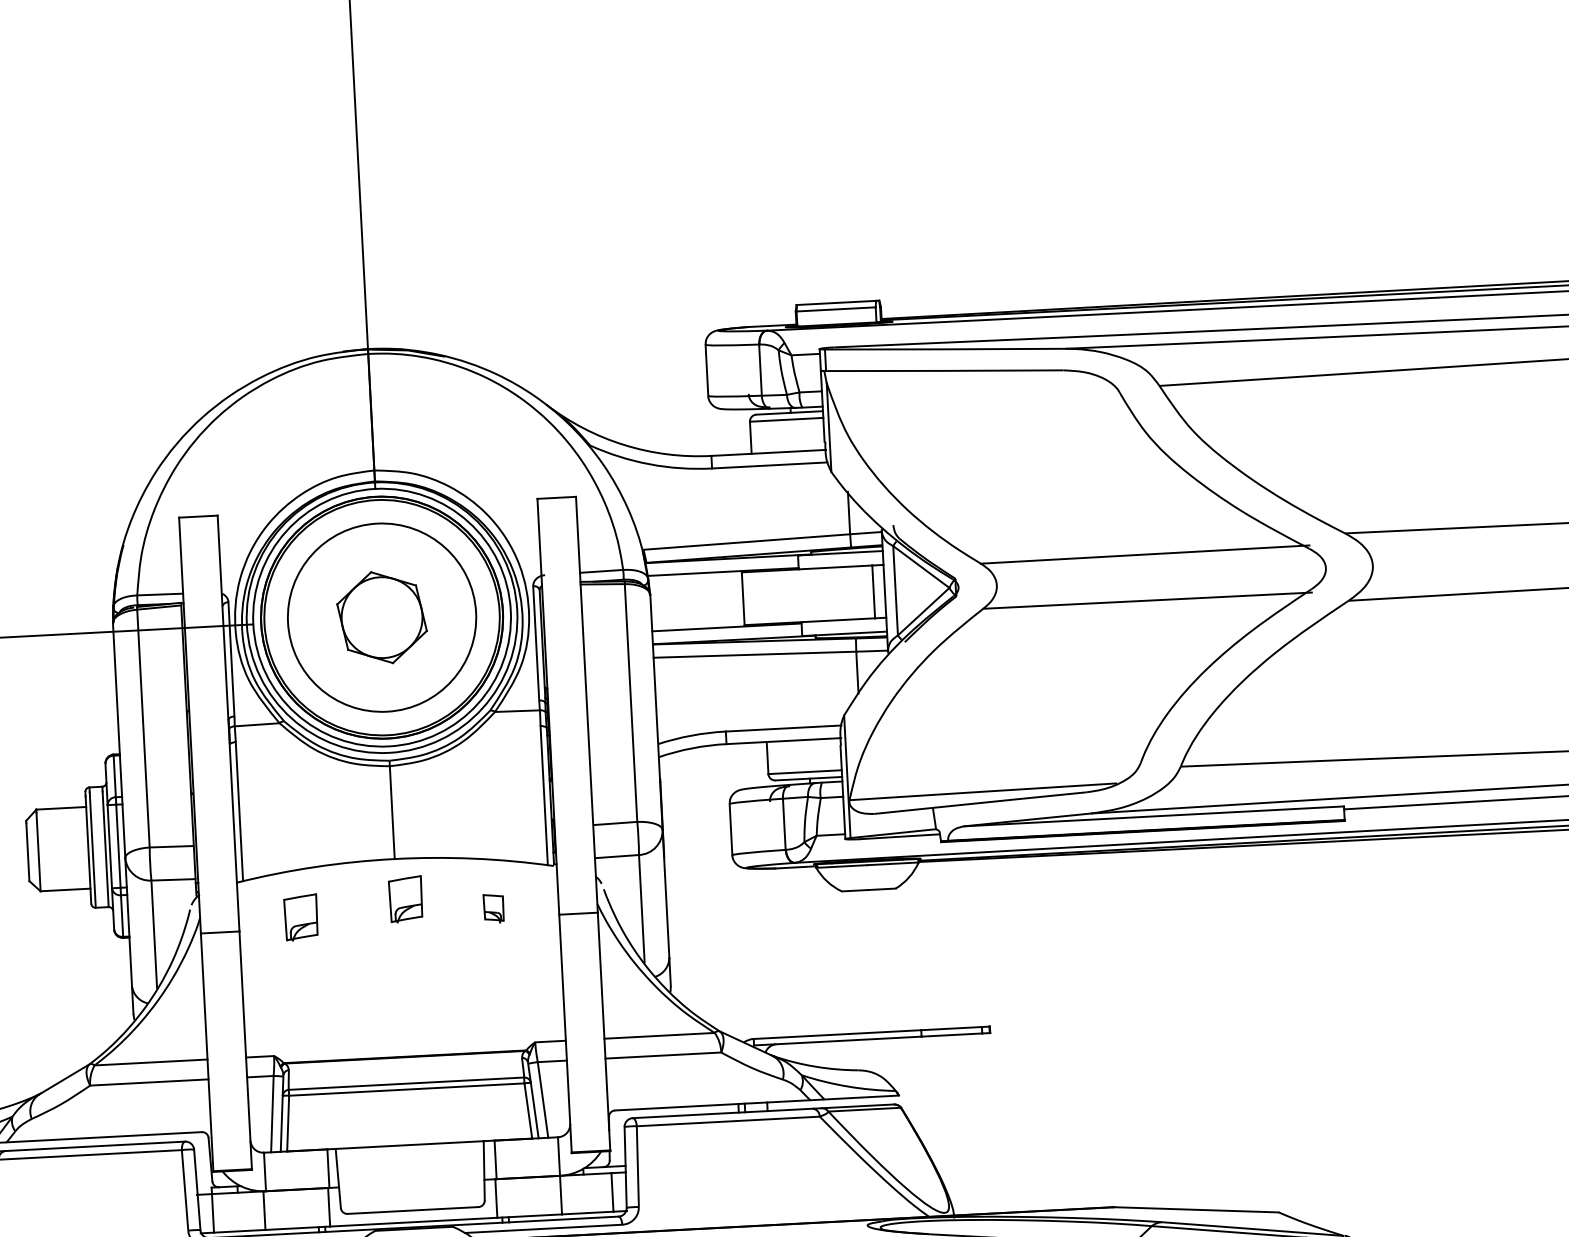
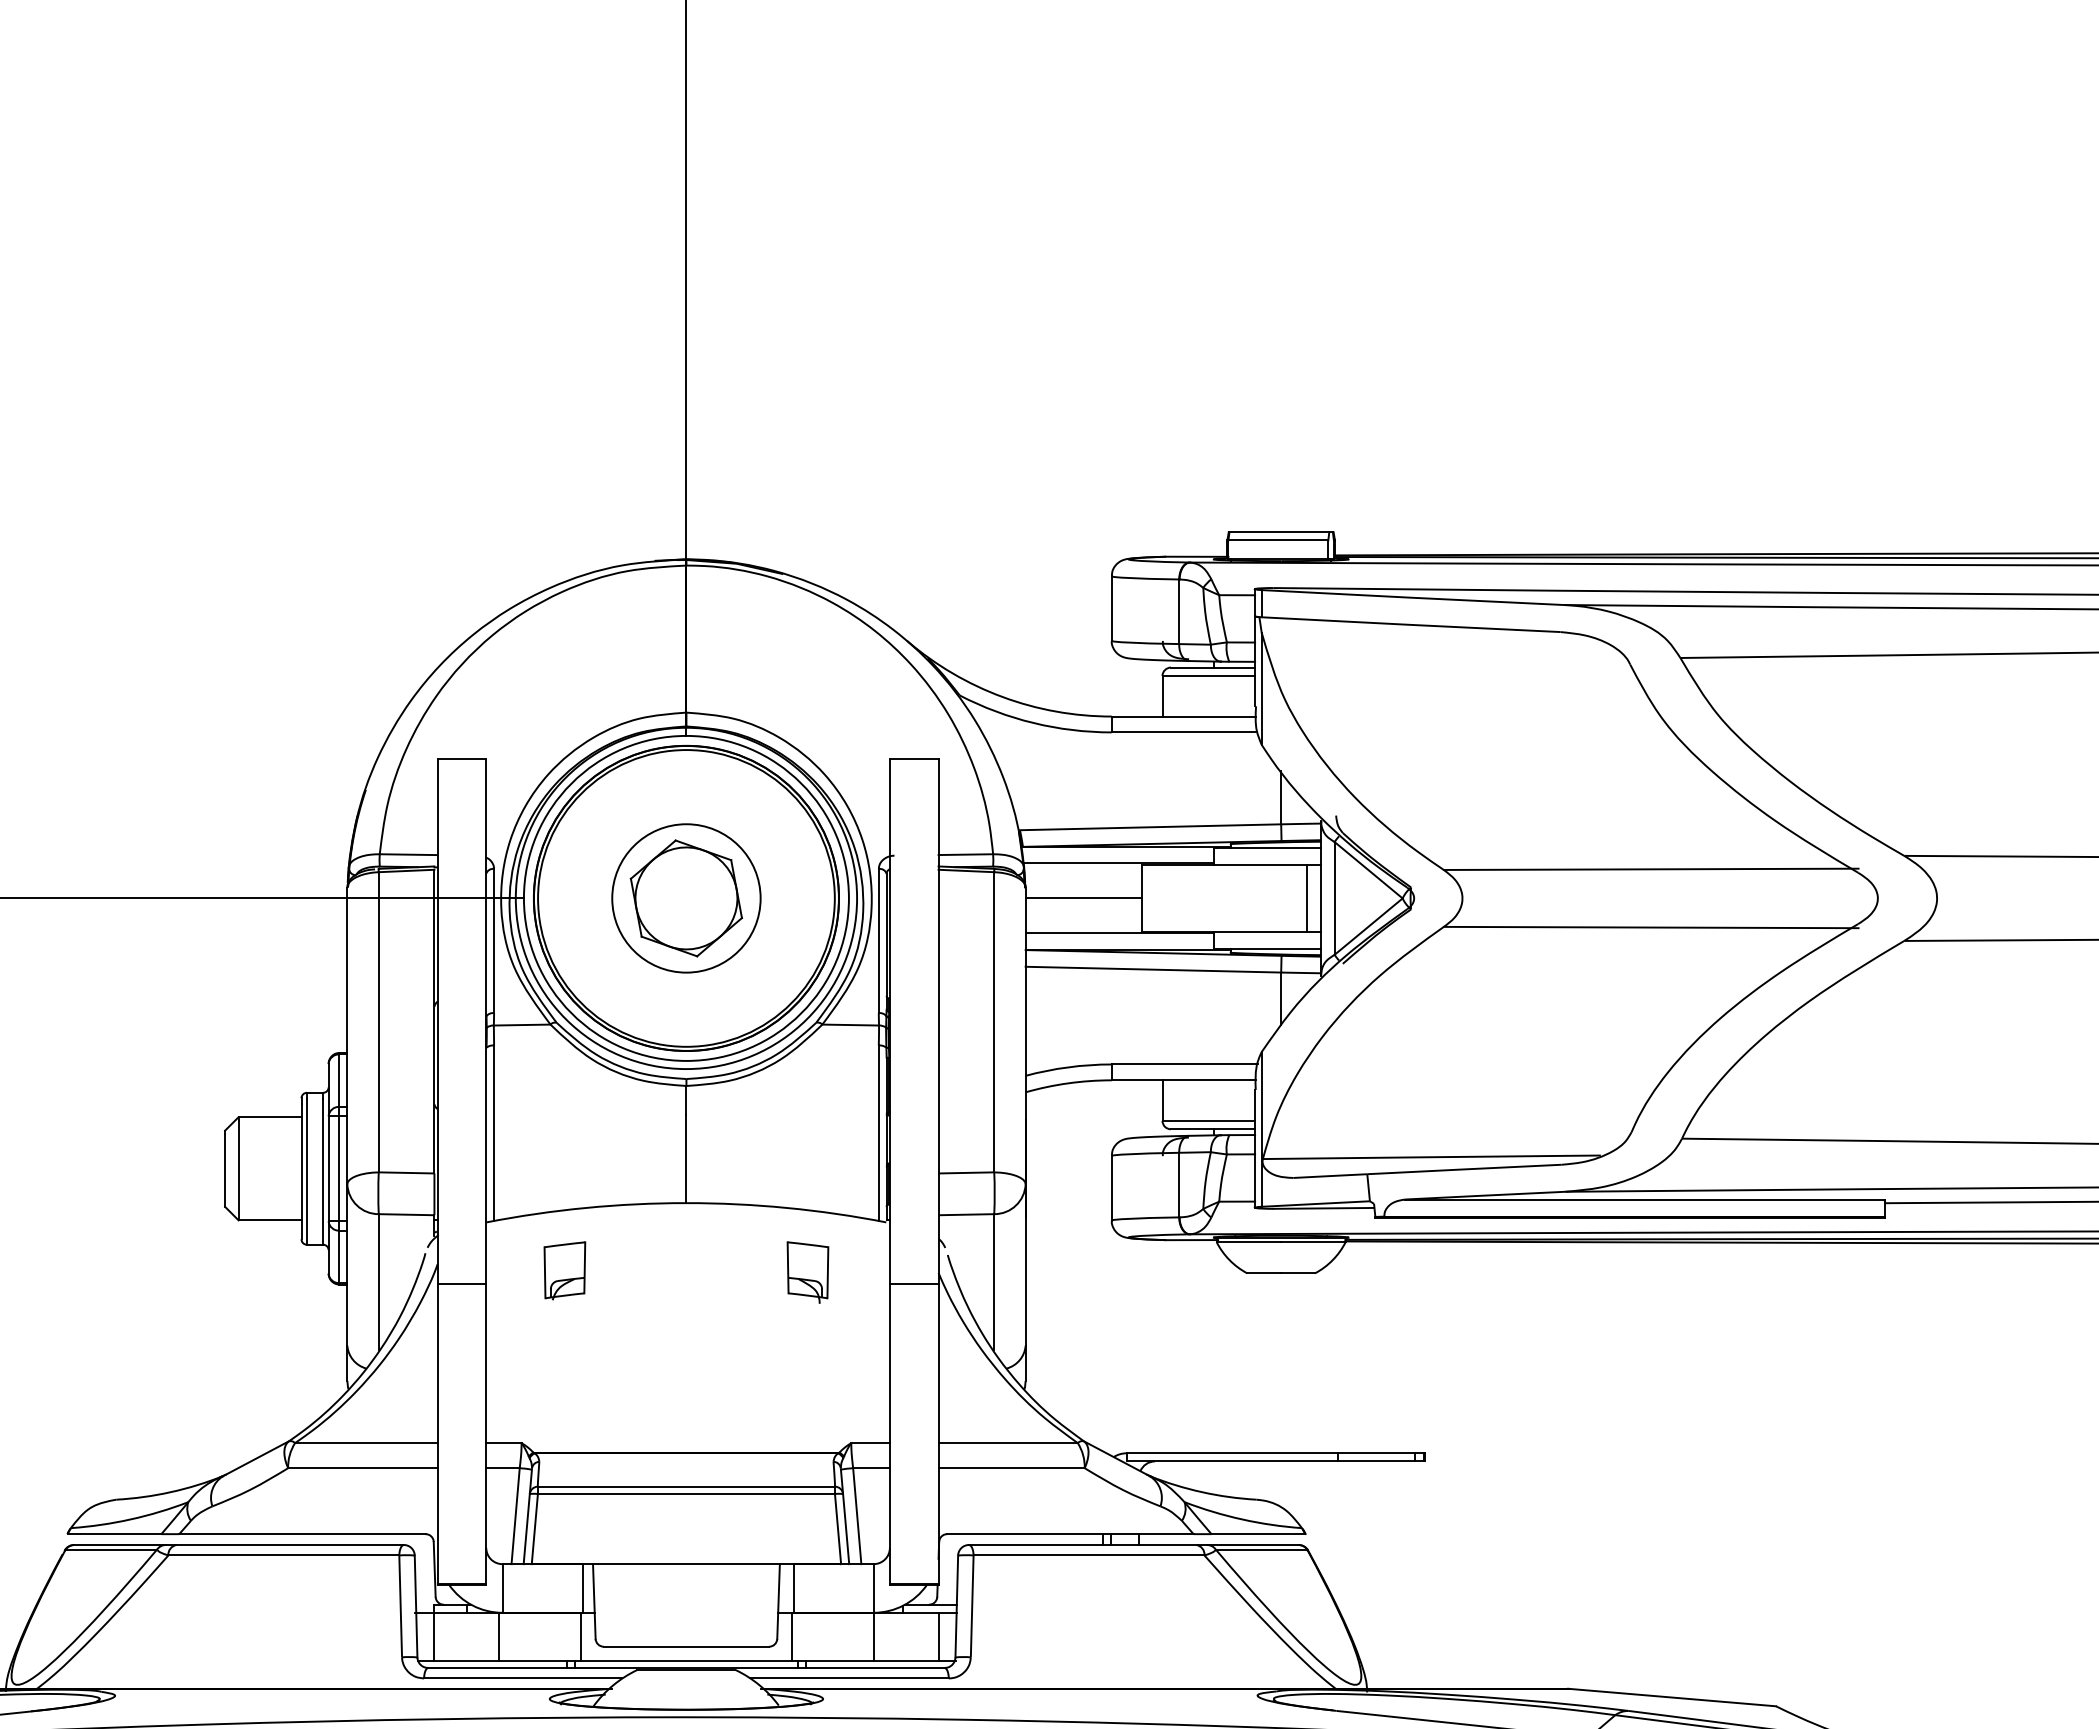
line: (696, 601) -> (1083, 898), added
circle: (382, 617) -> (686, 898), size x0.62
part: (405, 899) -> (697, 1254), removed
part: (493, 908) -> (807, 1272), size x1.67

